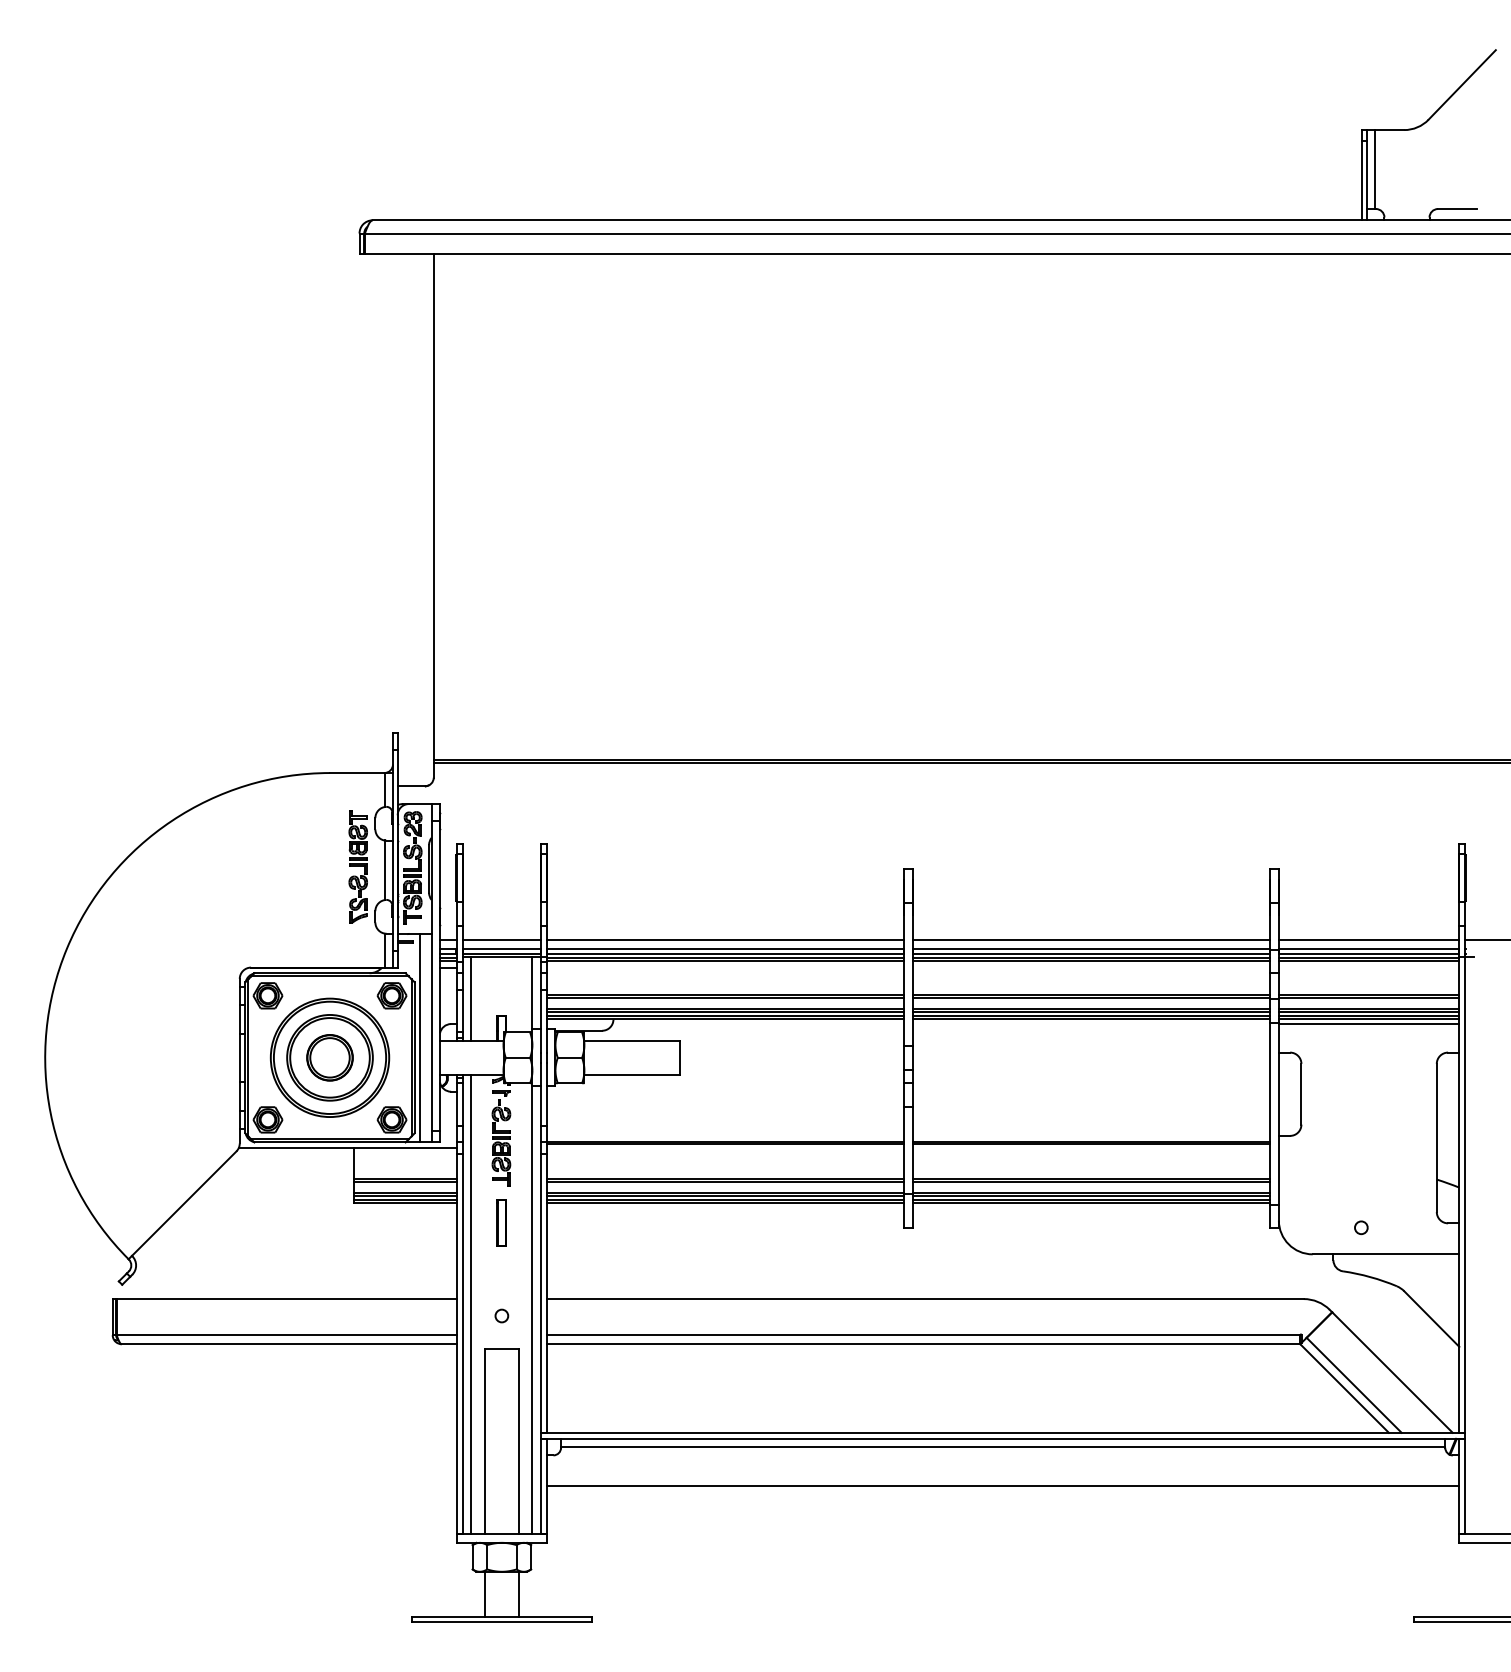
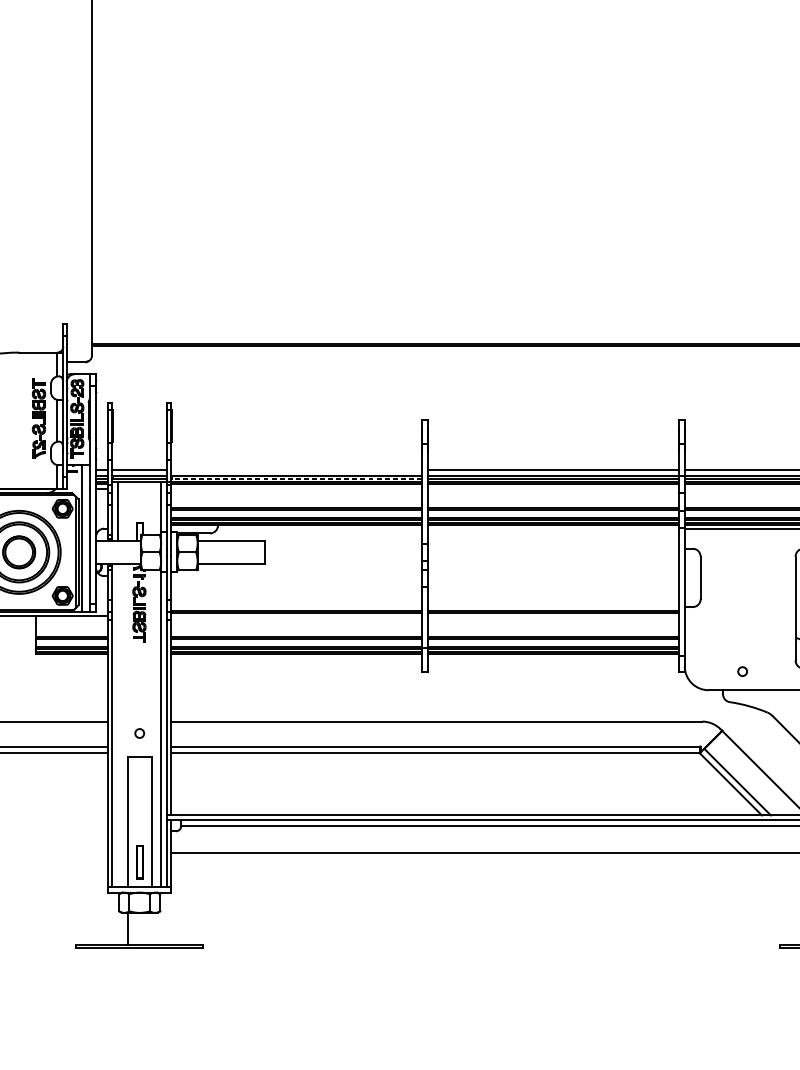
line: (725, 940) -> (296, 470), removed
line: (725, 953) -> (296, 479), solid -> dashed
part: (501, 1222) -> (139, 862), moved
line: (471, 1304) -> (118, 725), removed
line: (518, 1594) -> (151, 928), removed

